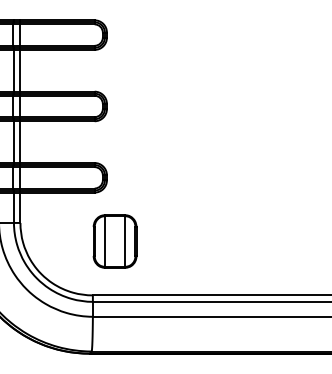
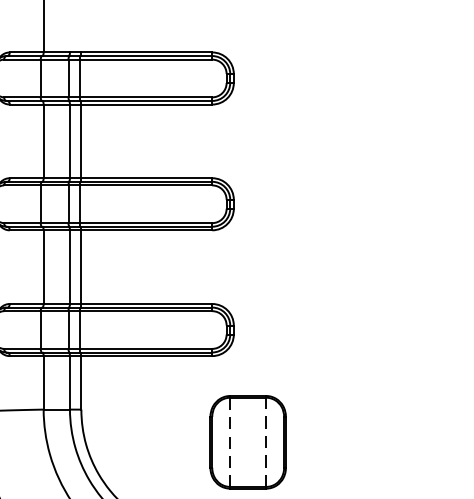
line: (125, 241) -> (266, 442), solid -> dashed
line: (104, 242) -> (229, 444), solid -> dashed

